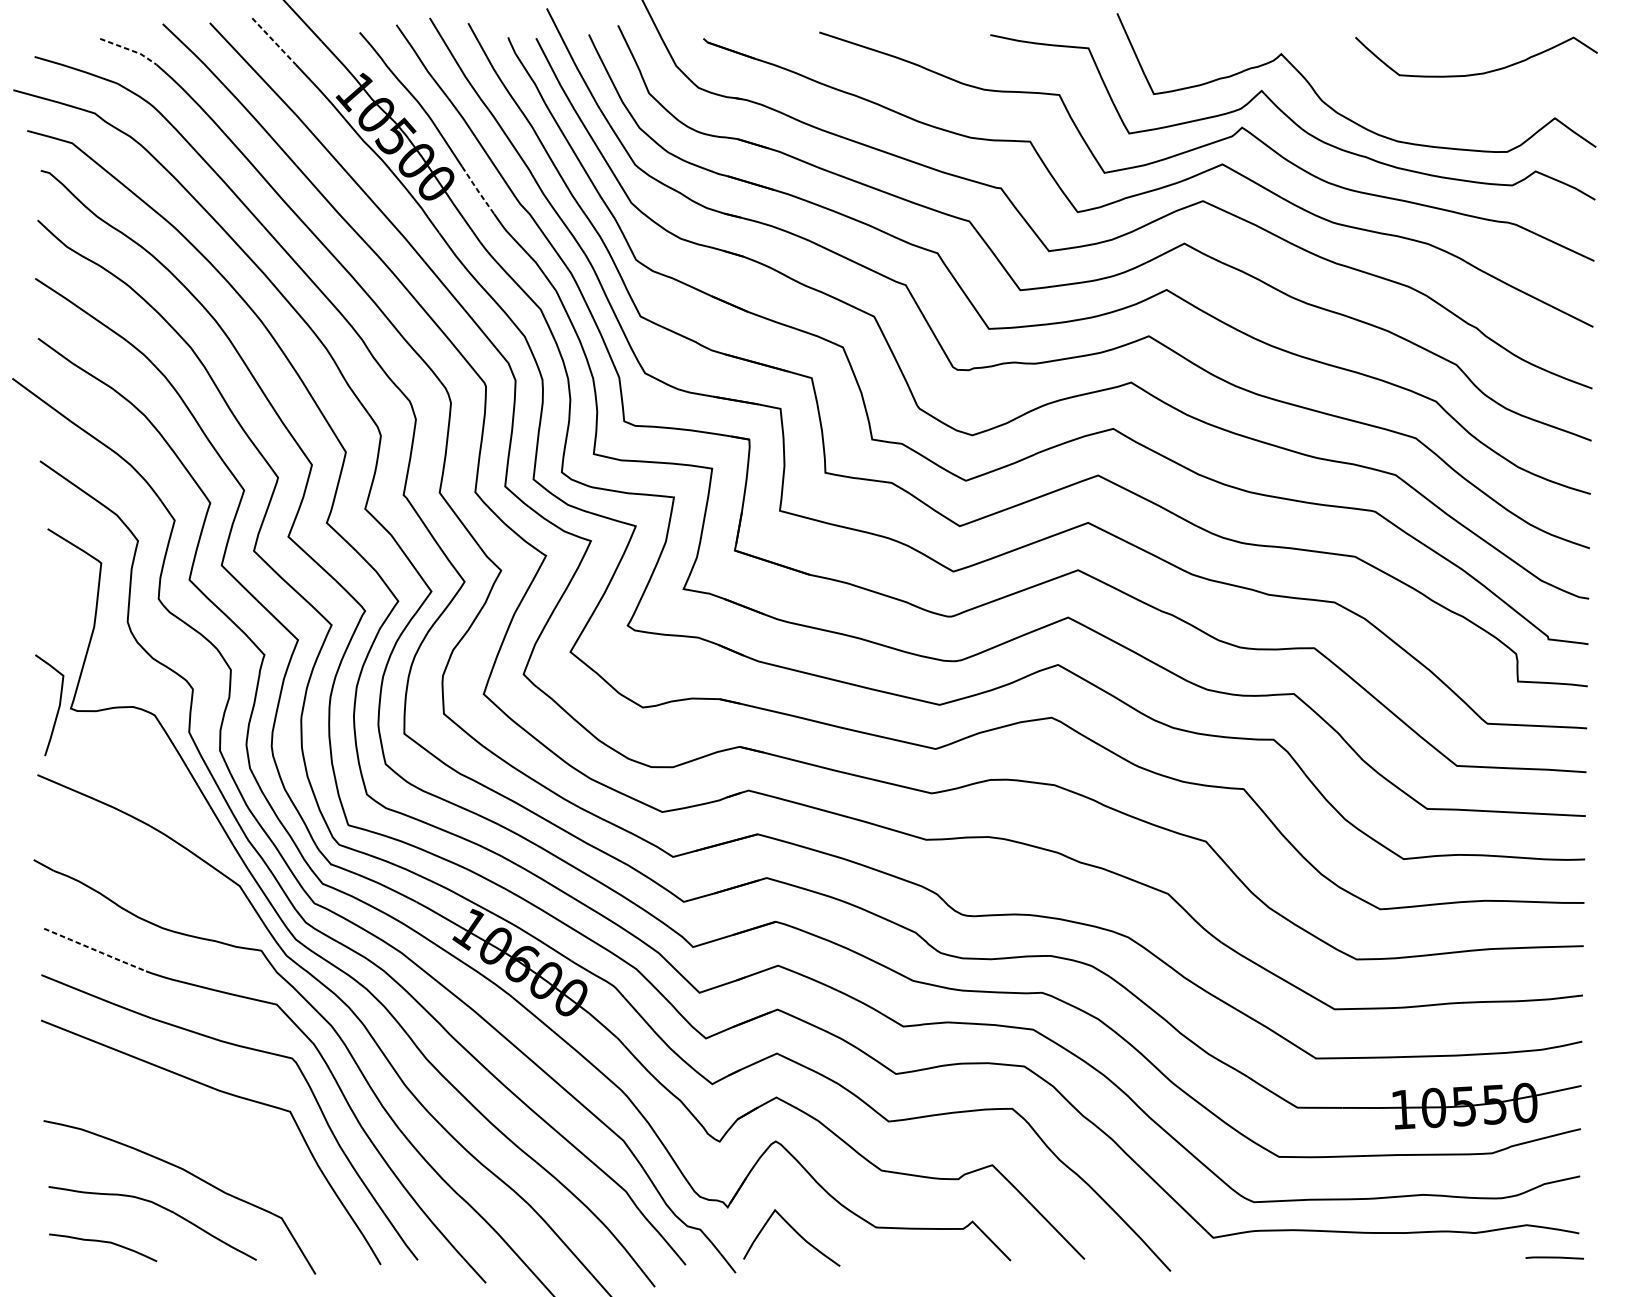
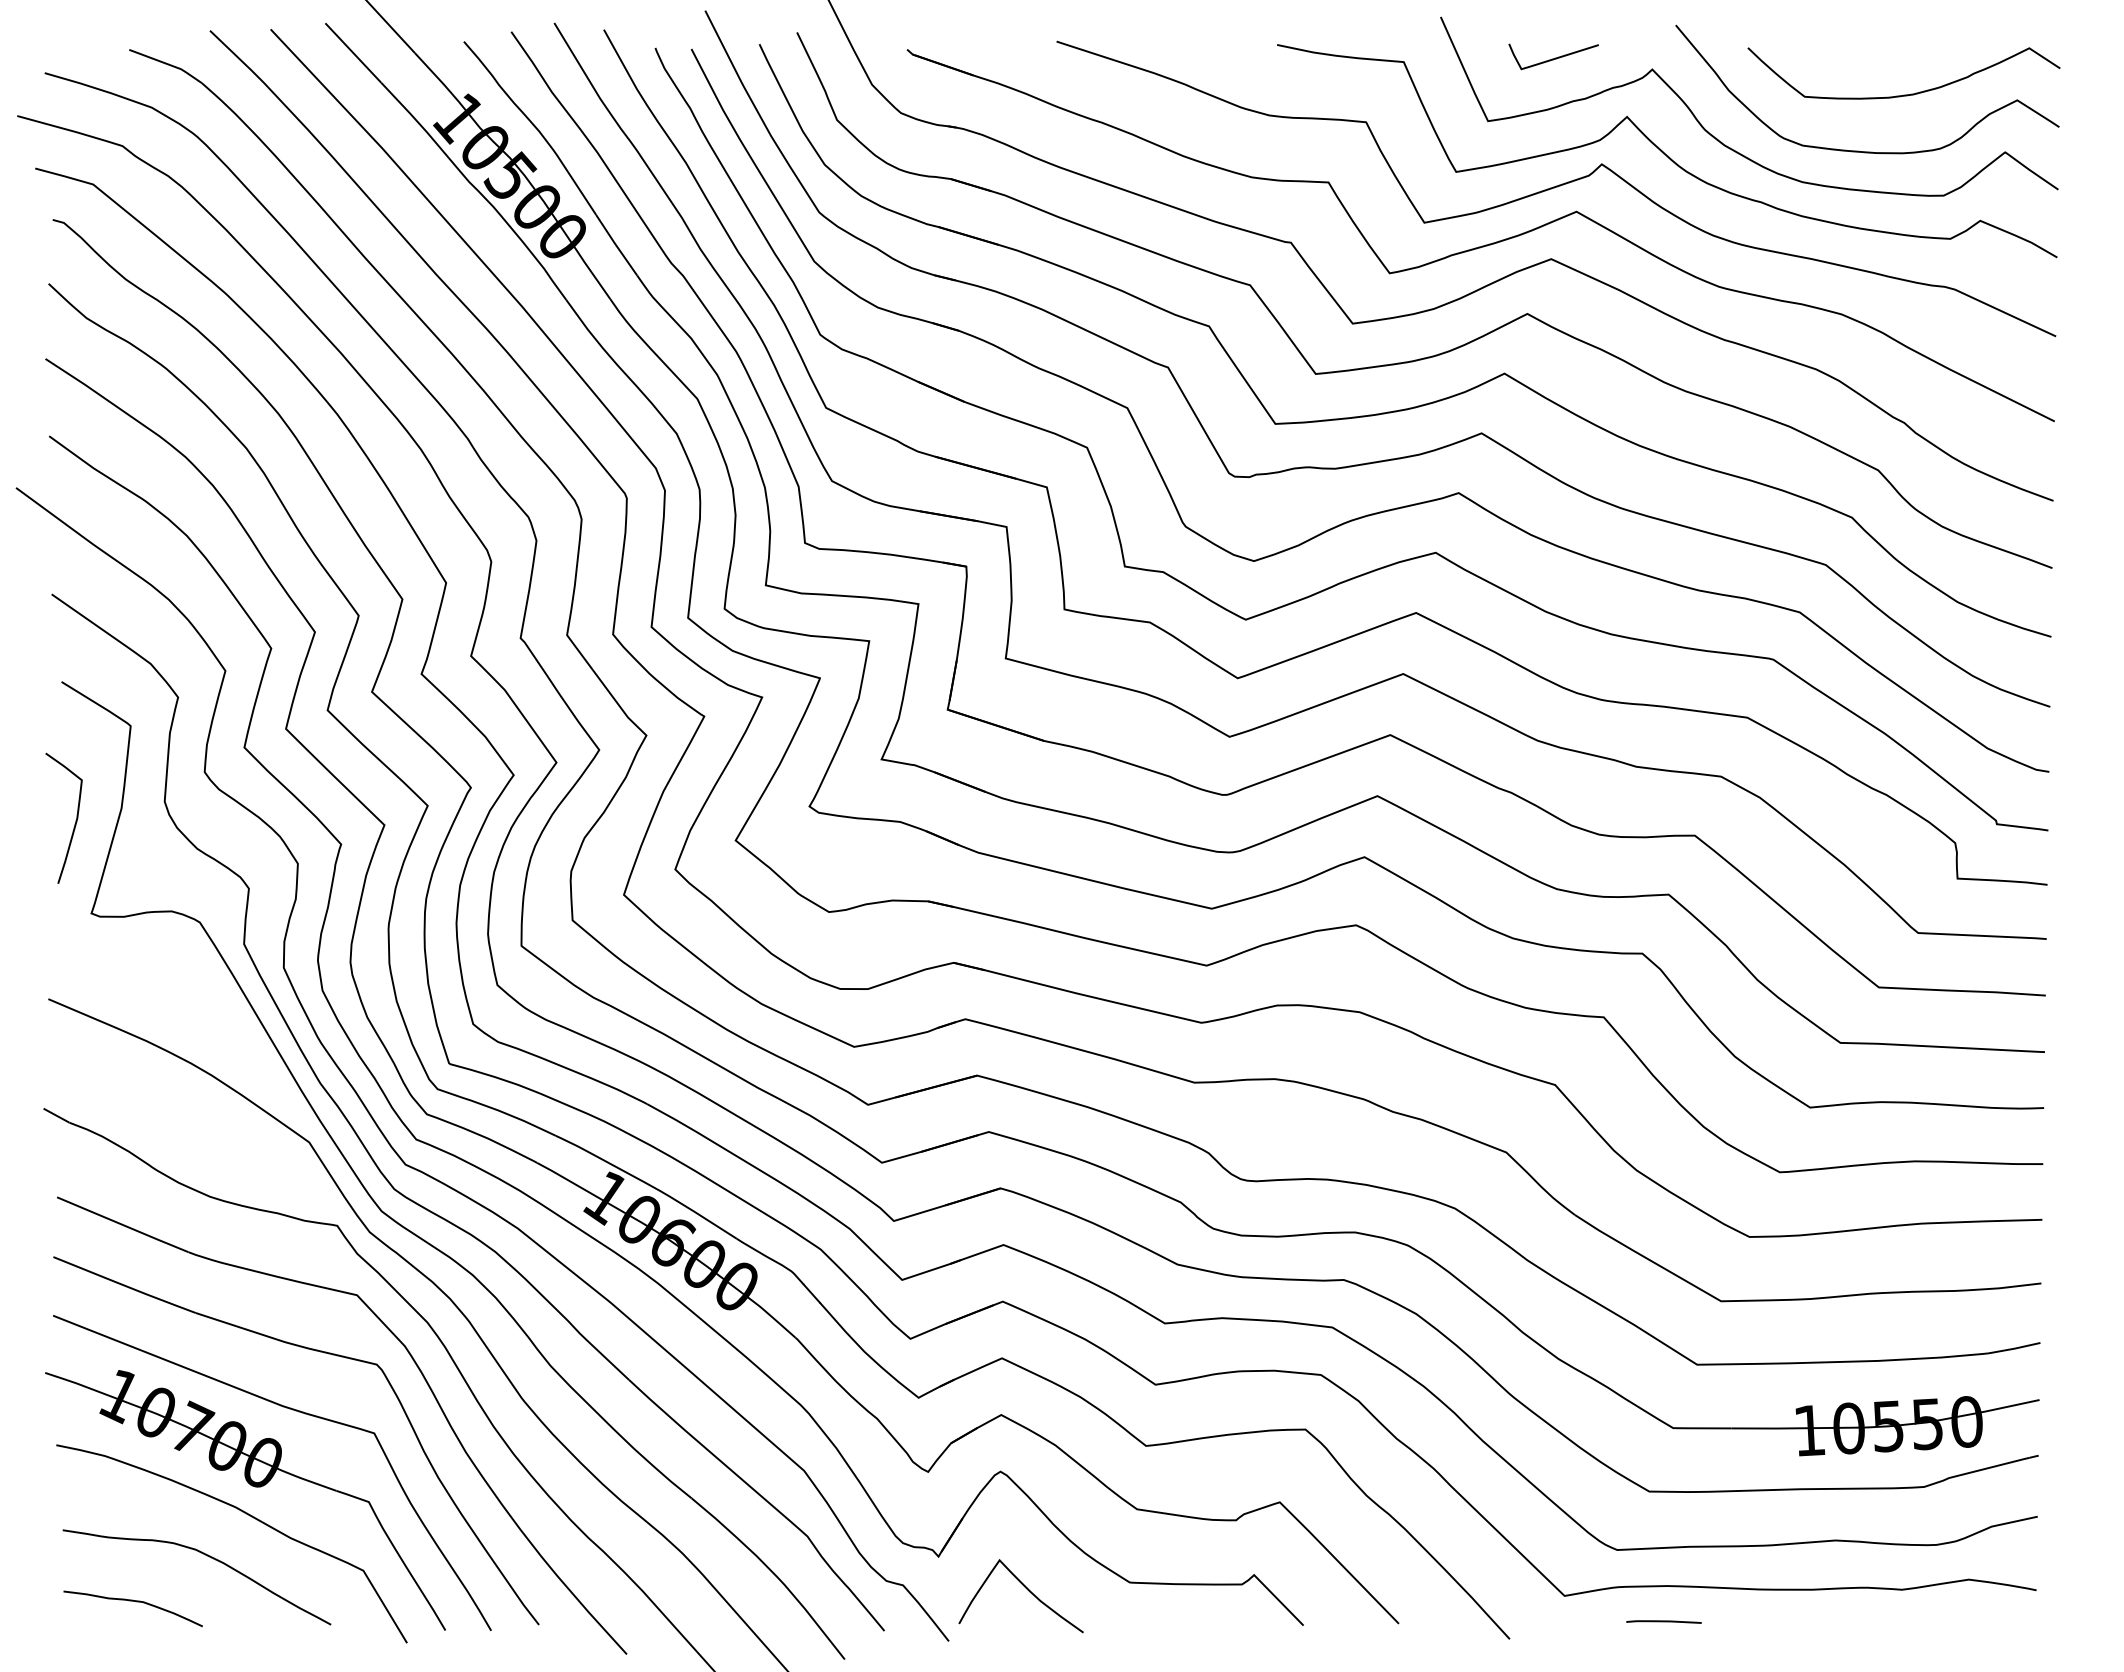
line: (274, 41) -> (353, 53), dashed -> solid
curve: (1204, 45) -> (1553, 58), added
line: (130, 50) -> (168, 64), dashed -> solid
curve: (1441, 116) -> (1858, 150), added
line: (478, 190) -> (616, 245), dashed -> solid
curve: (58, 707) -> (75, 820), moved
line: (94, 949) -> (122, 1224), dashed -> solid
part: (195, 1152) -> (252, 1486), added
line: (1554, 1257) -> (1663, 1621), moved

